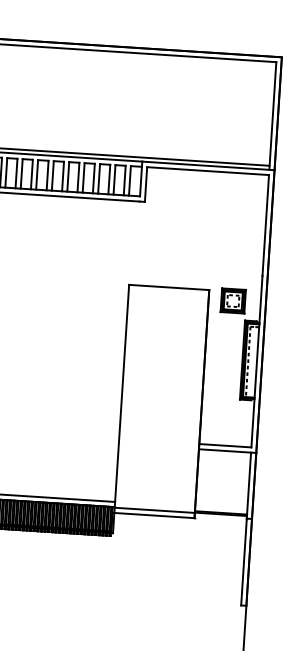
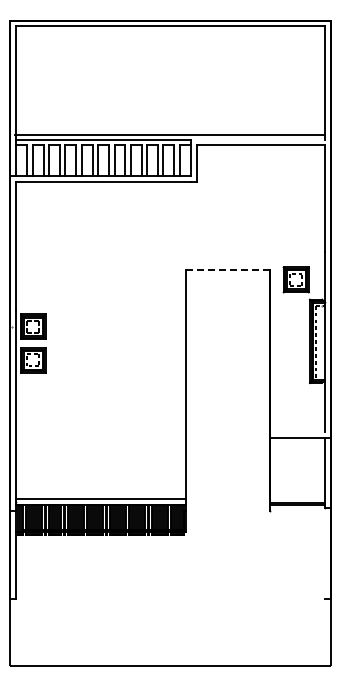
line: (207, 165) -> (260, 139), removed
line: (169, 287) -> (228, 270), solid -> dashed
line: (225, 445) -> (297, 432), removed
line: (154, 510) -> (227, 505), removed
line: (153, 515) -> (227, 510), removed
line: (244, 562) -> (325, 553), removed

